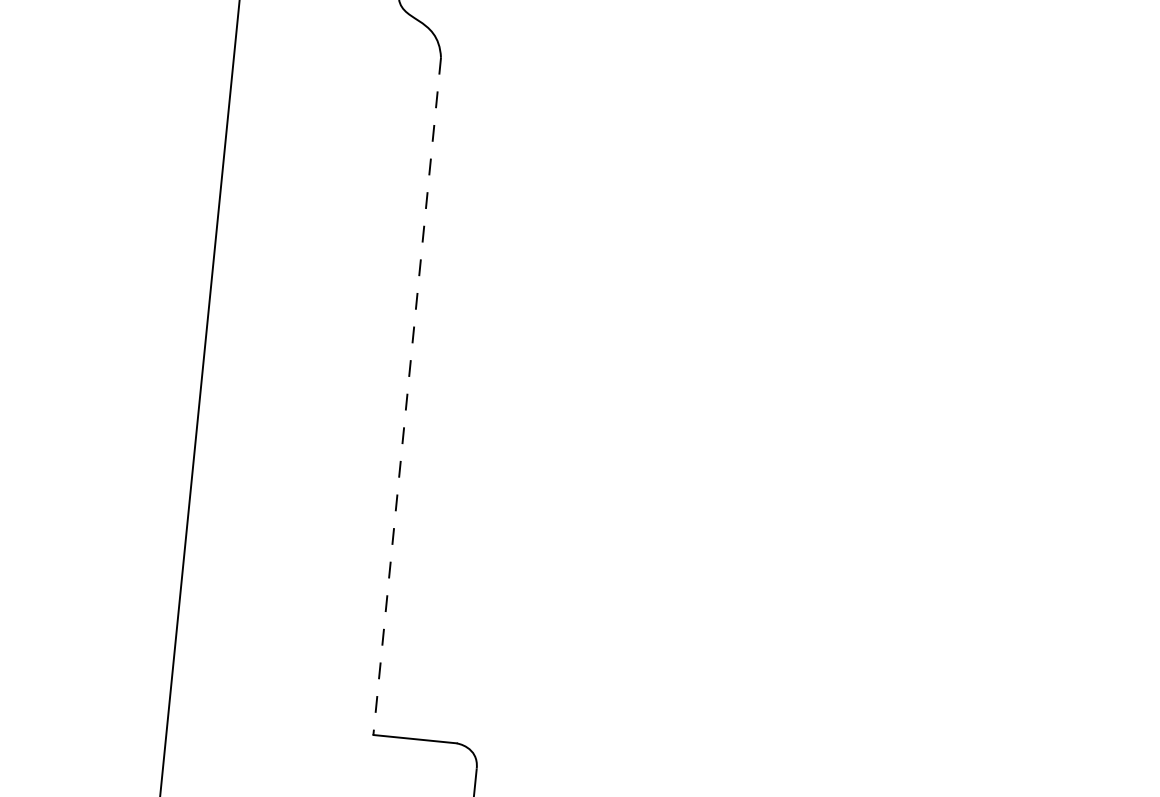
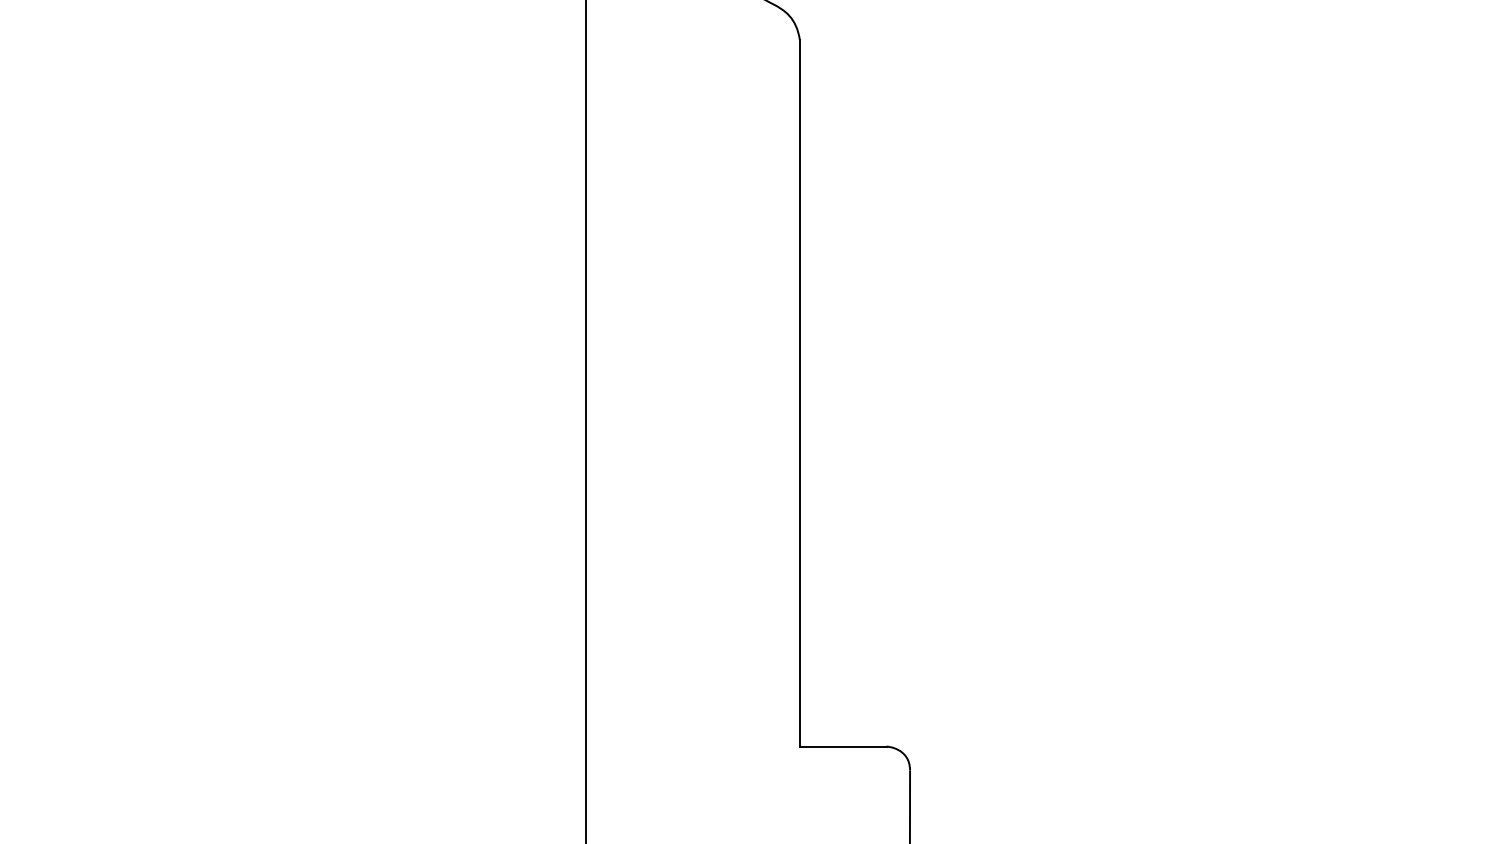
line: (406, 396) -> (799, 393), dashed -> solid

